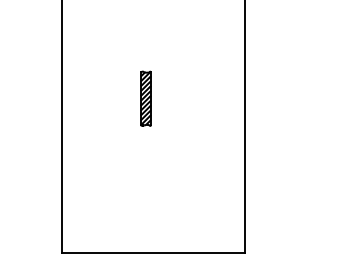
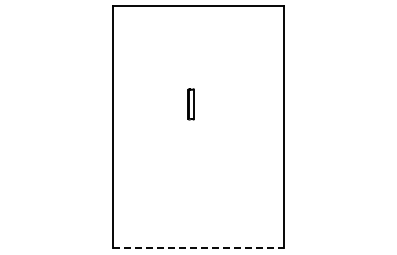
part: (145, 99) -> (190, 104), size x0.6
line: (153, 252) -> (198, 247), solid -> dashed

